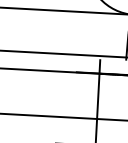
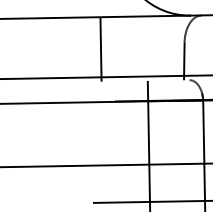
line: (68, 34) -> (100, 49), added

